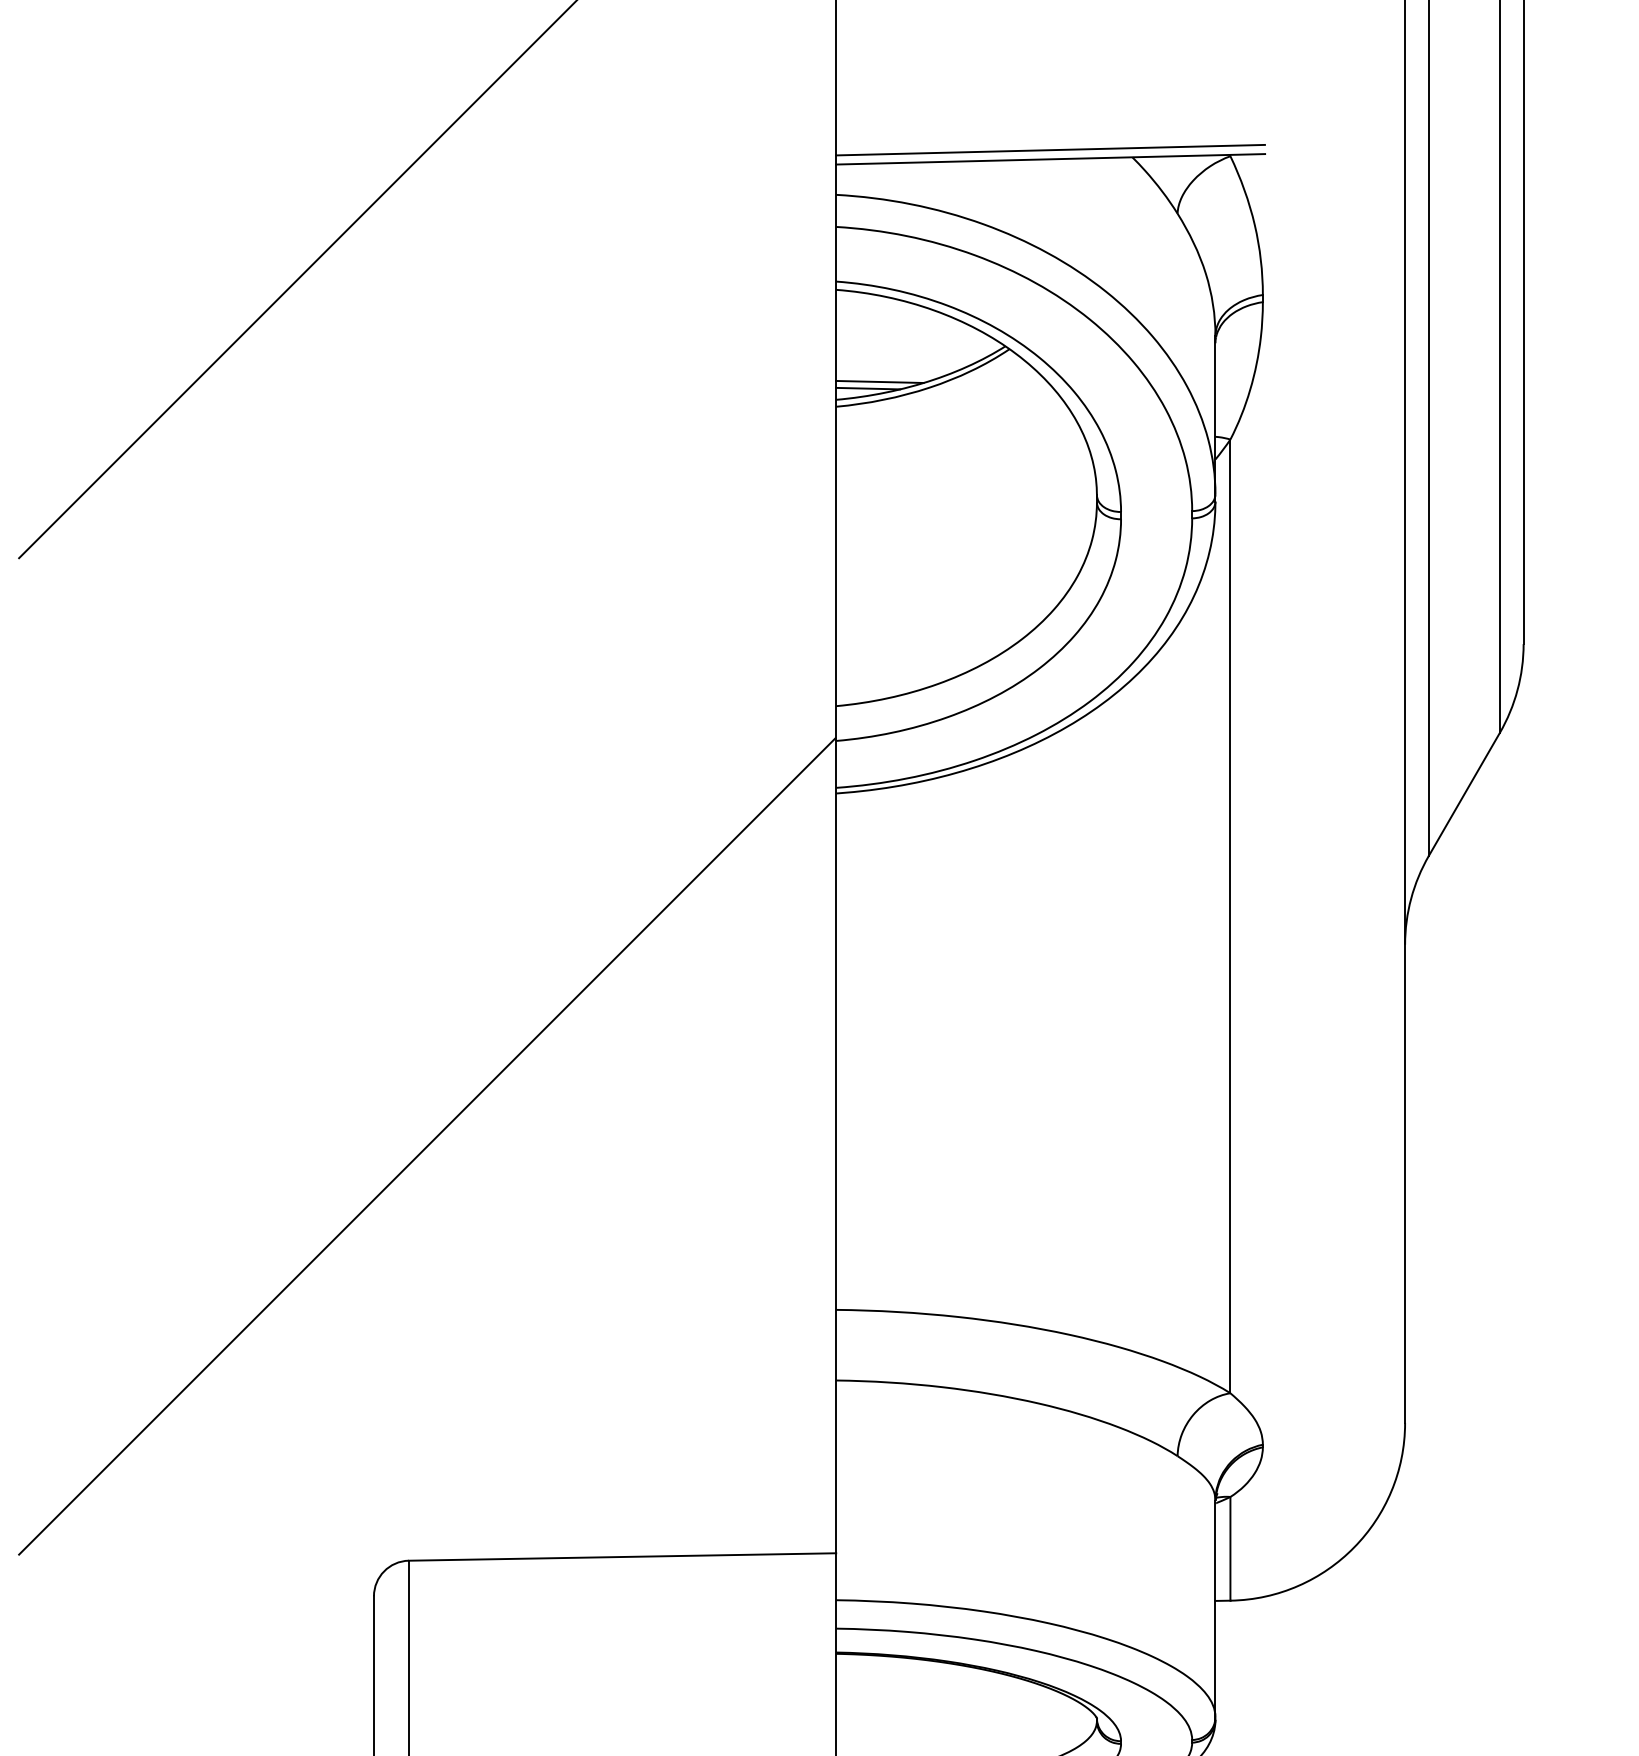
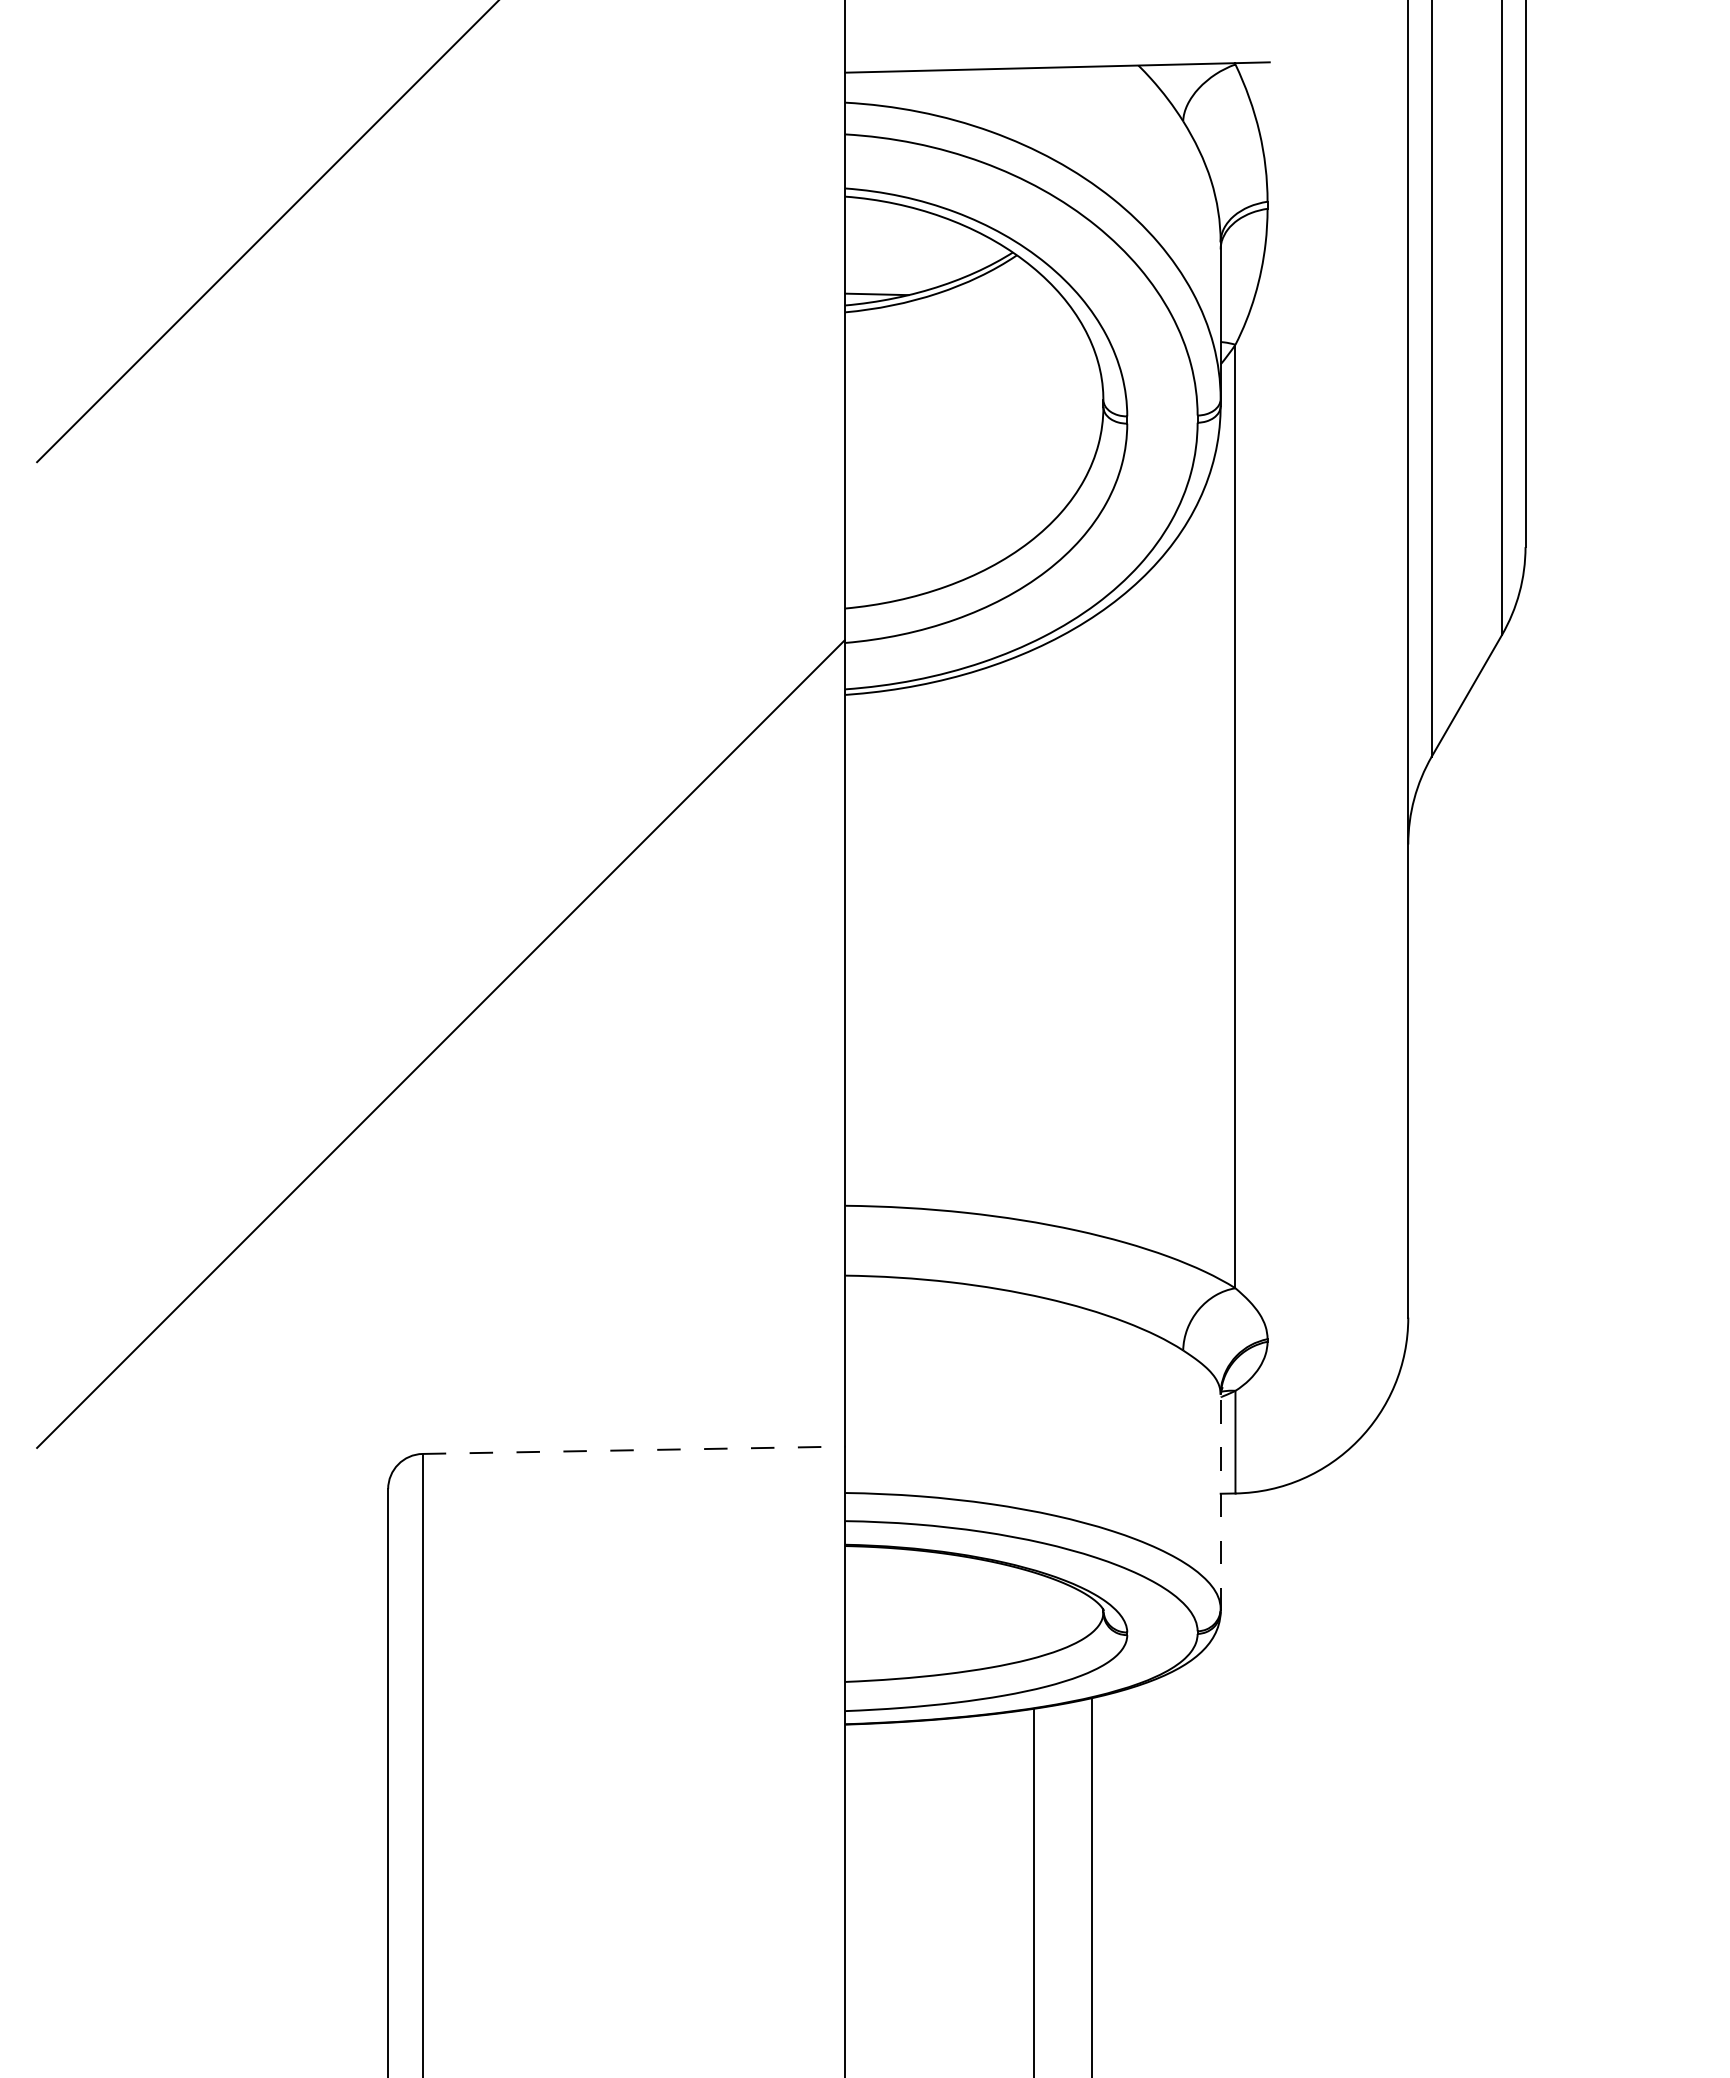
line: (1050, 150) -> (1057, 58), removed
line: (879, 381) -> (888, 287), removed
line: (622, 1557) -> (634, 1450), solid -> dashed
line: (1215, 1609) -> (1220, 1502), solid -> dashed

